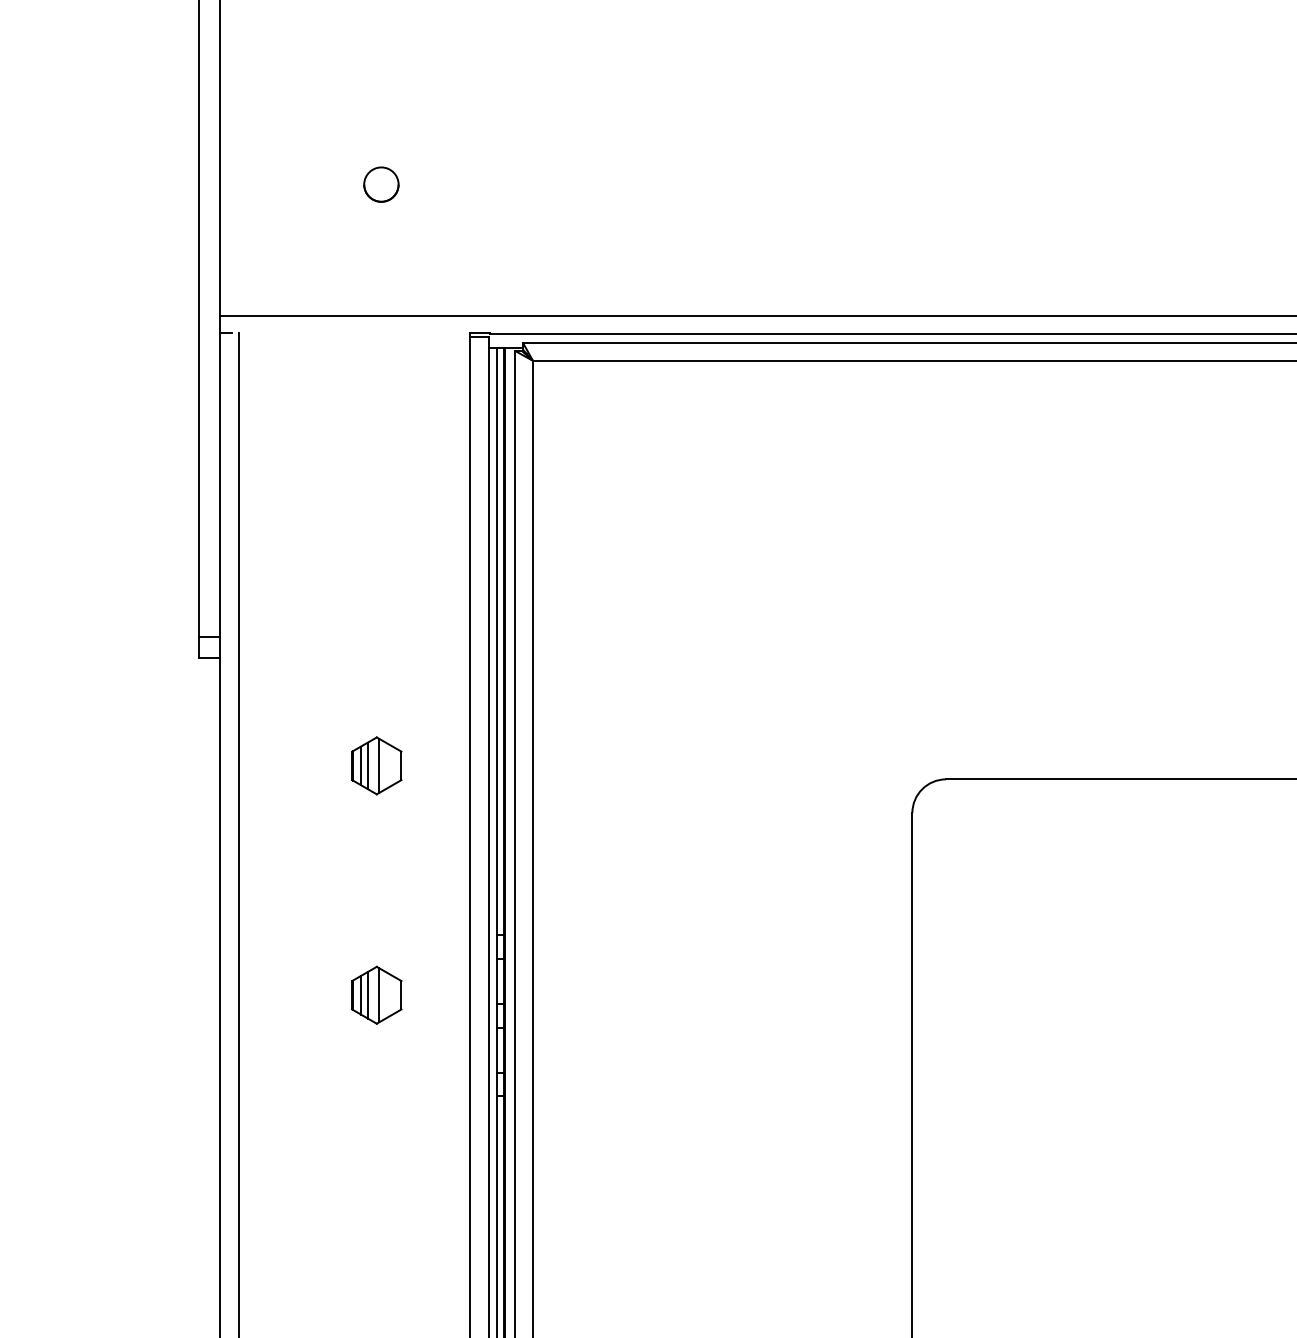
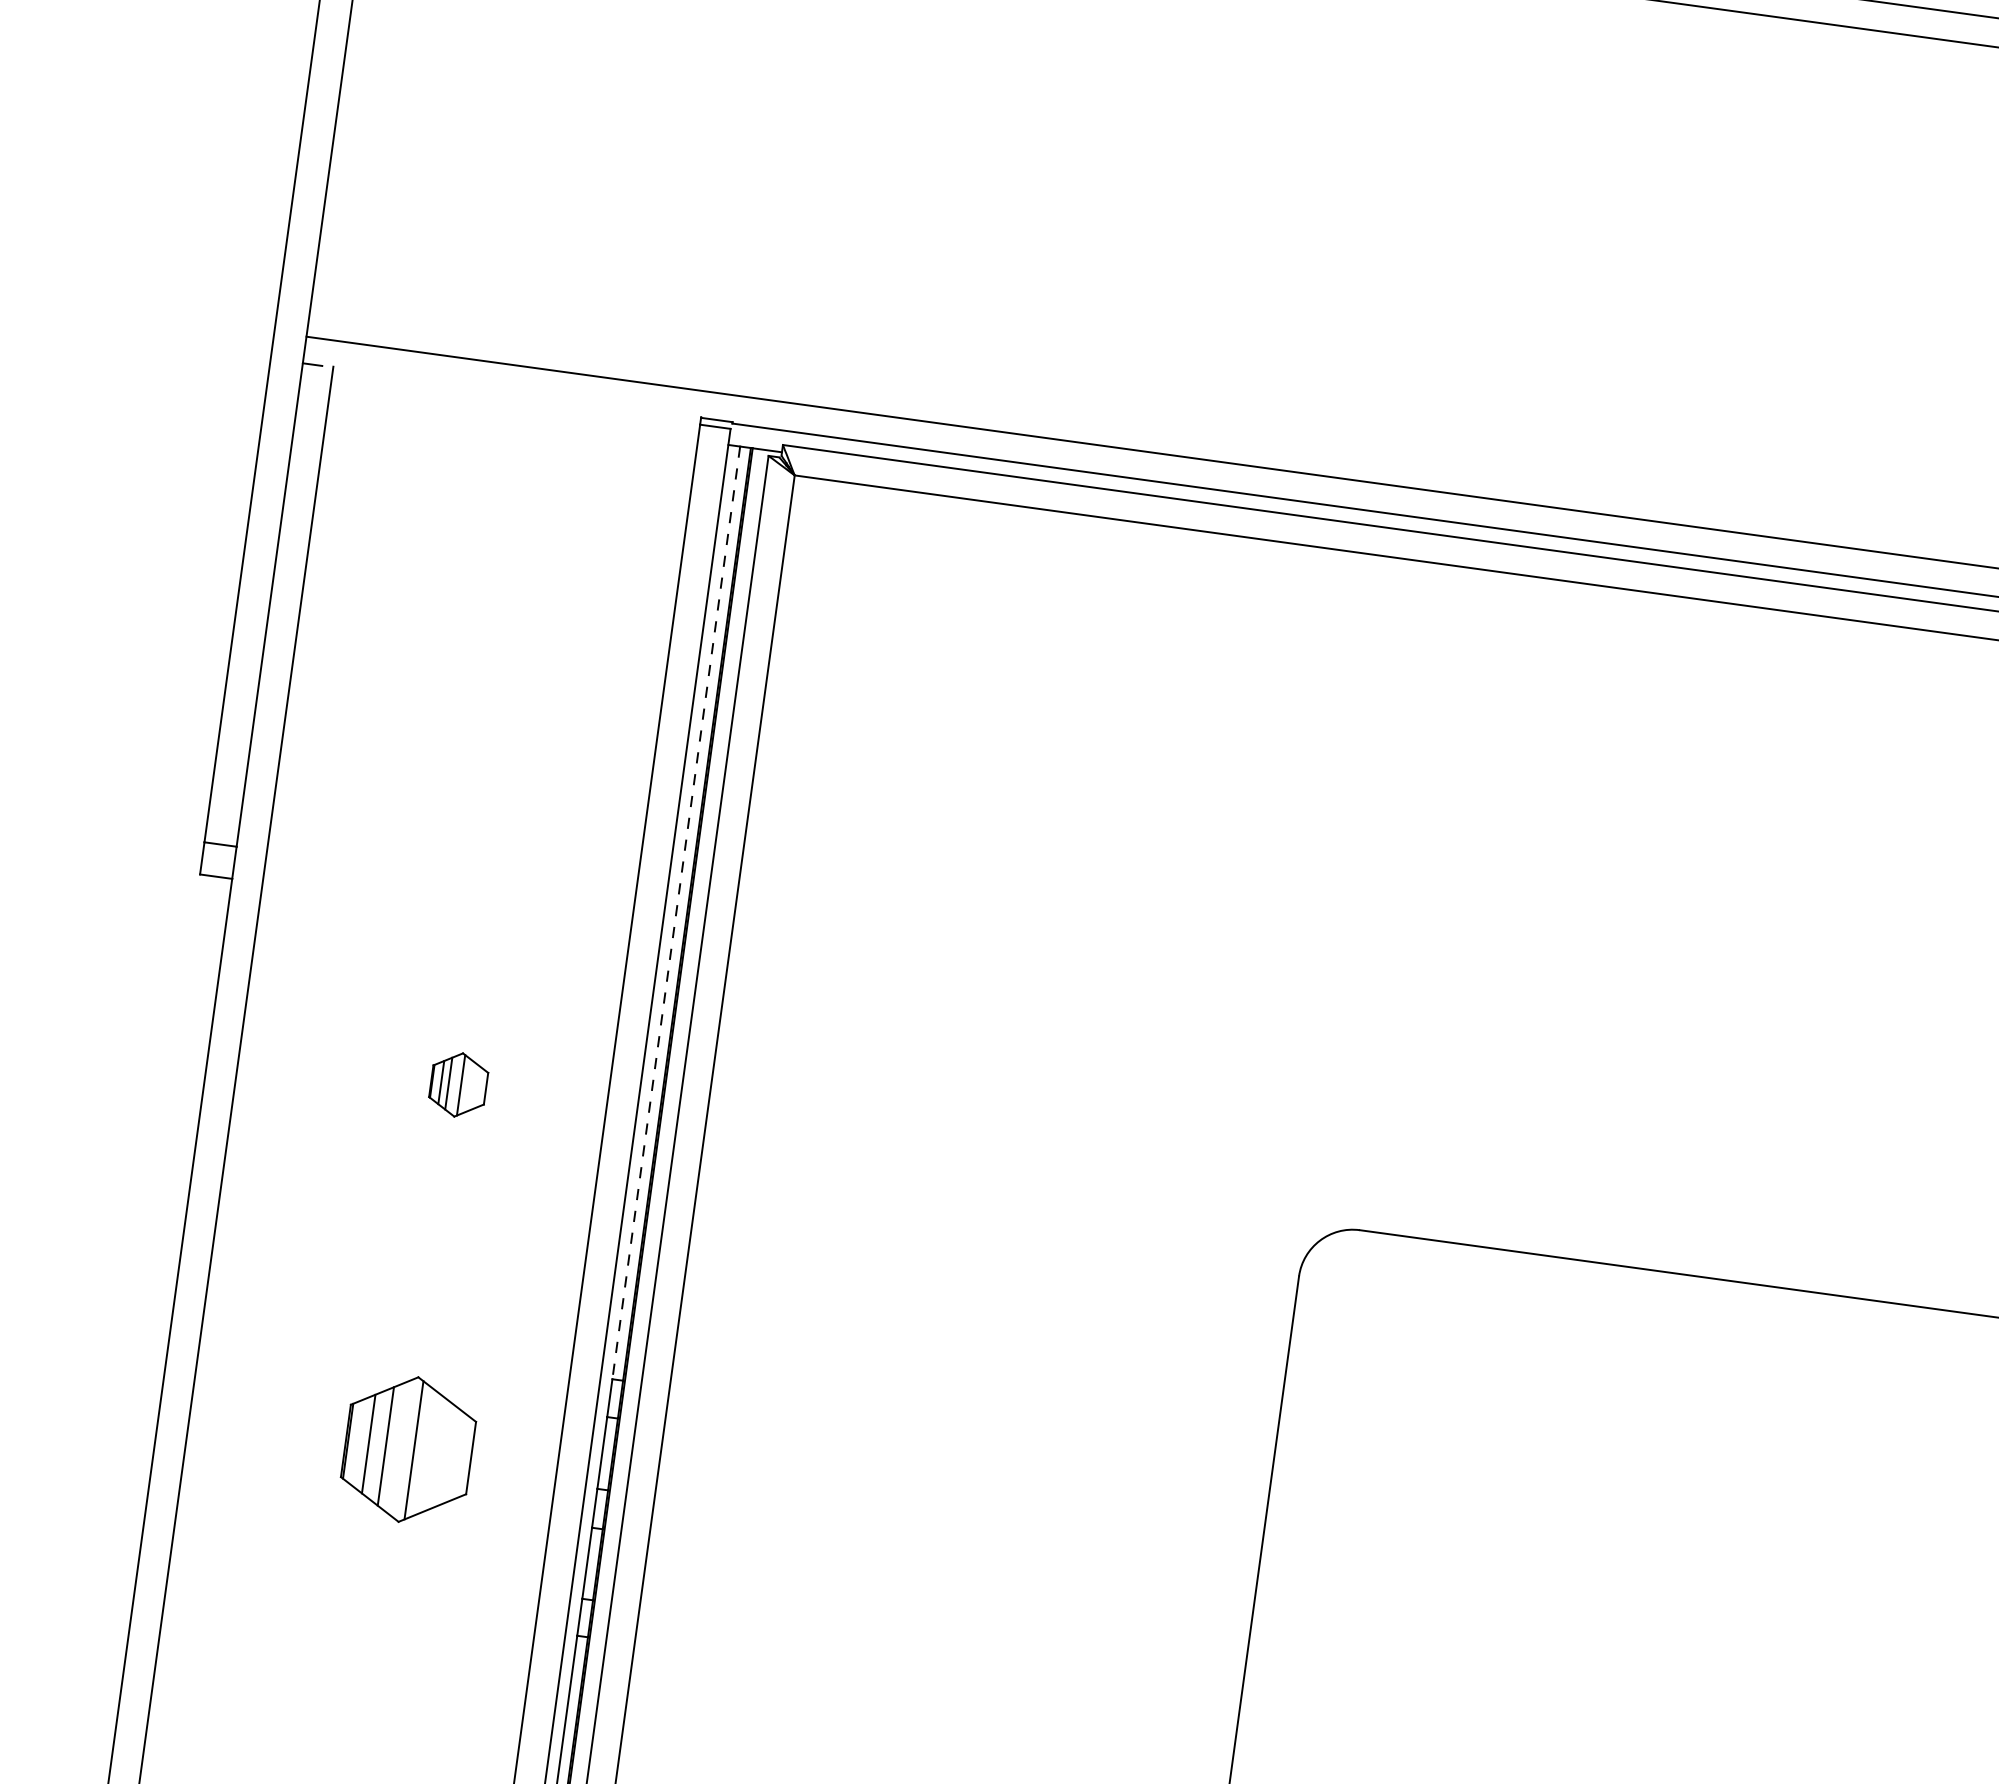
circle: (381, 184) -> (592, 162), removed
line: (496, 641) -> (675, 913), solid -> dashed
part: (376, 765) -> (458, 1084), size x0.7
part: (376, 994) -> (408, 1447), size x1.6

